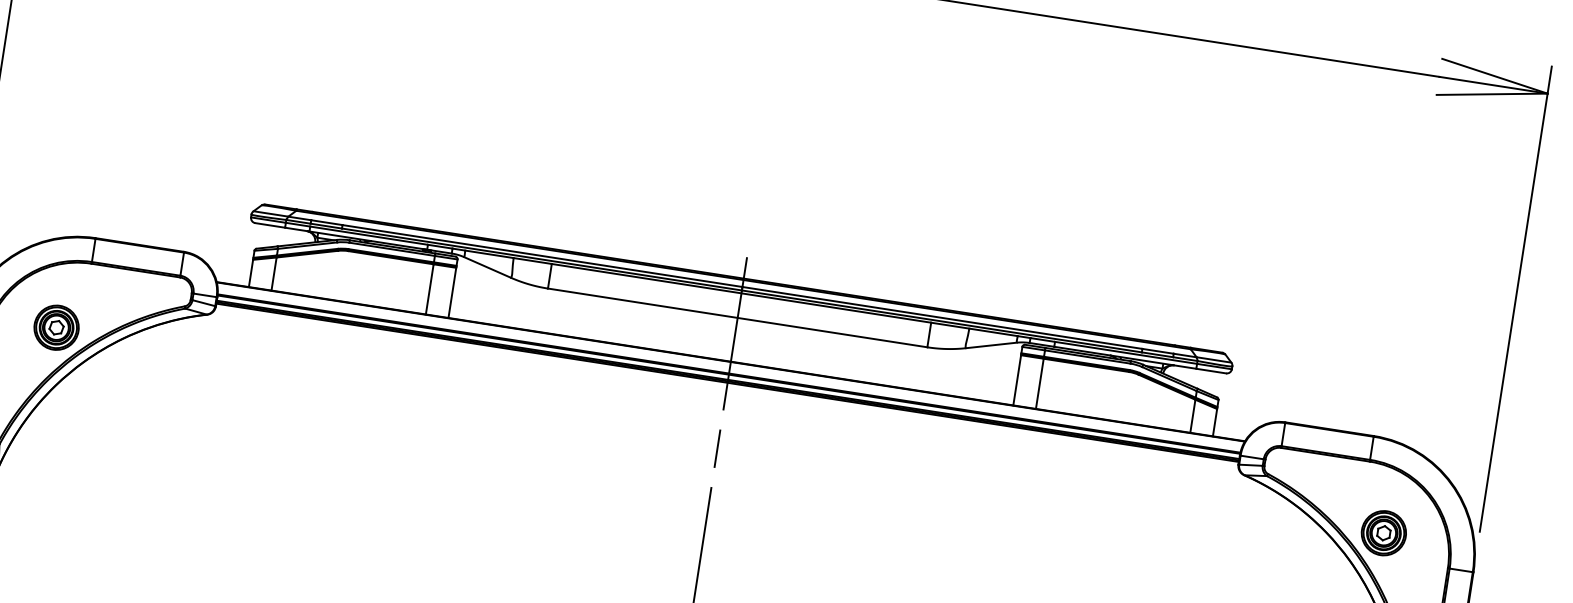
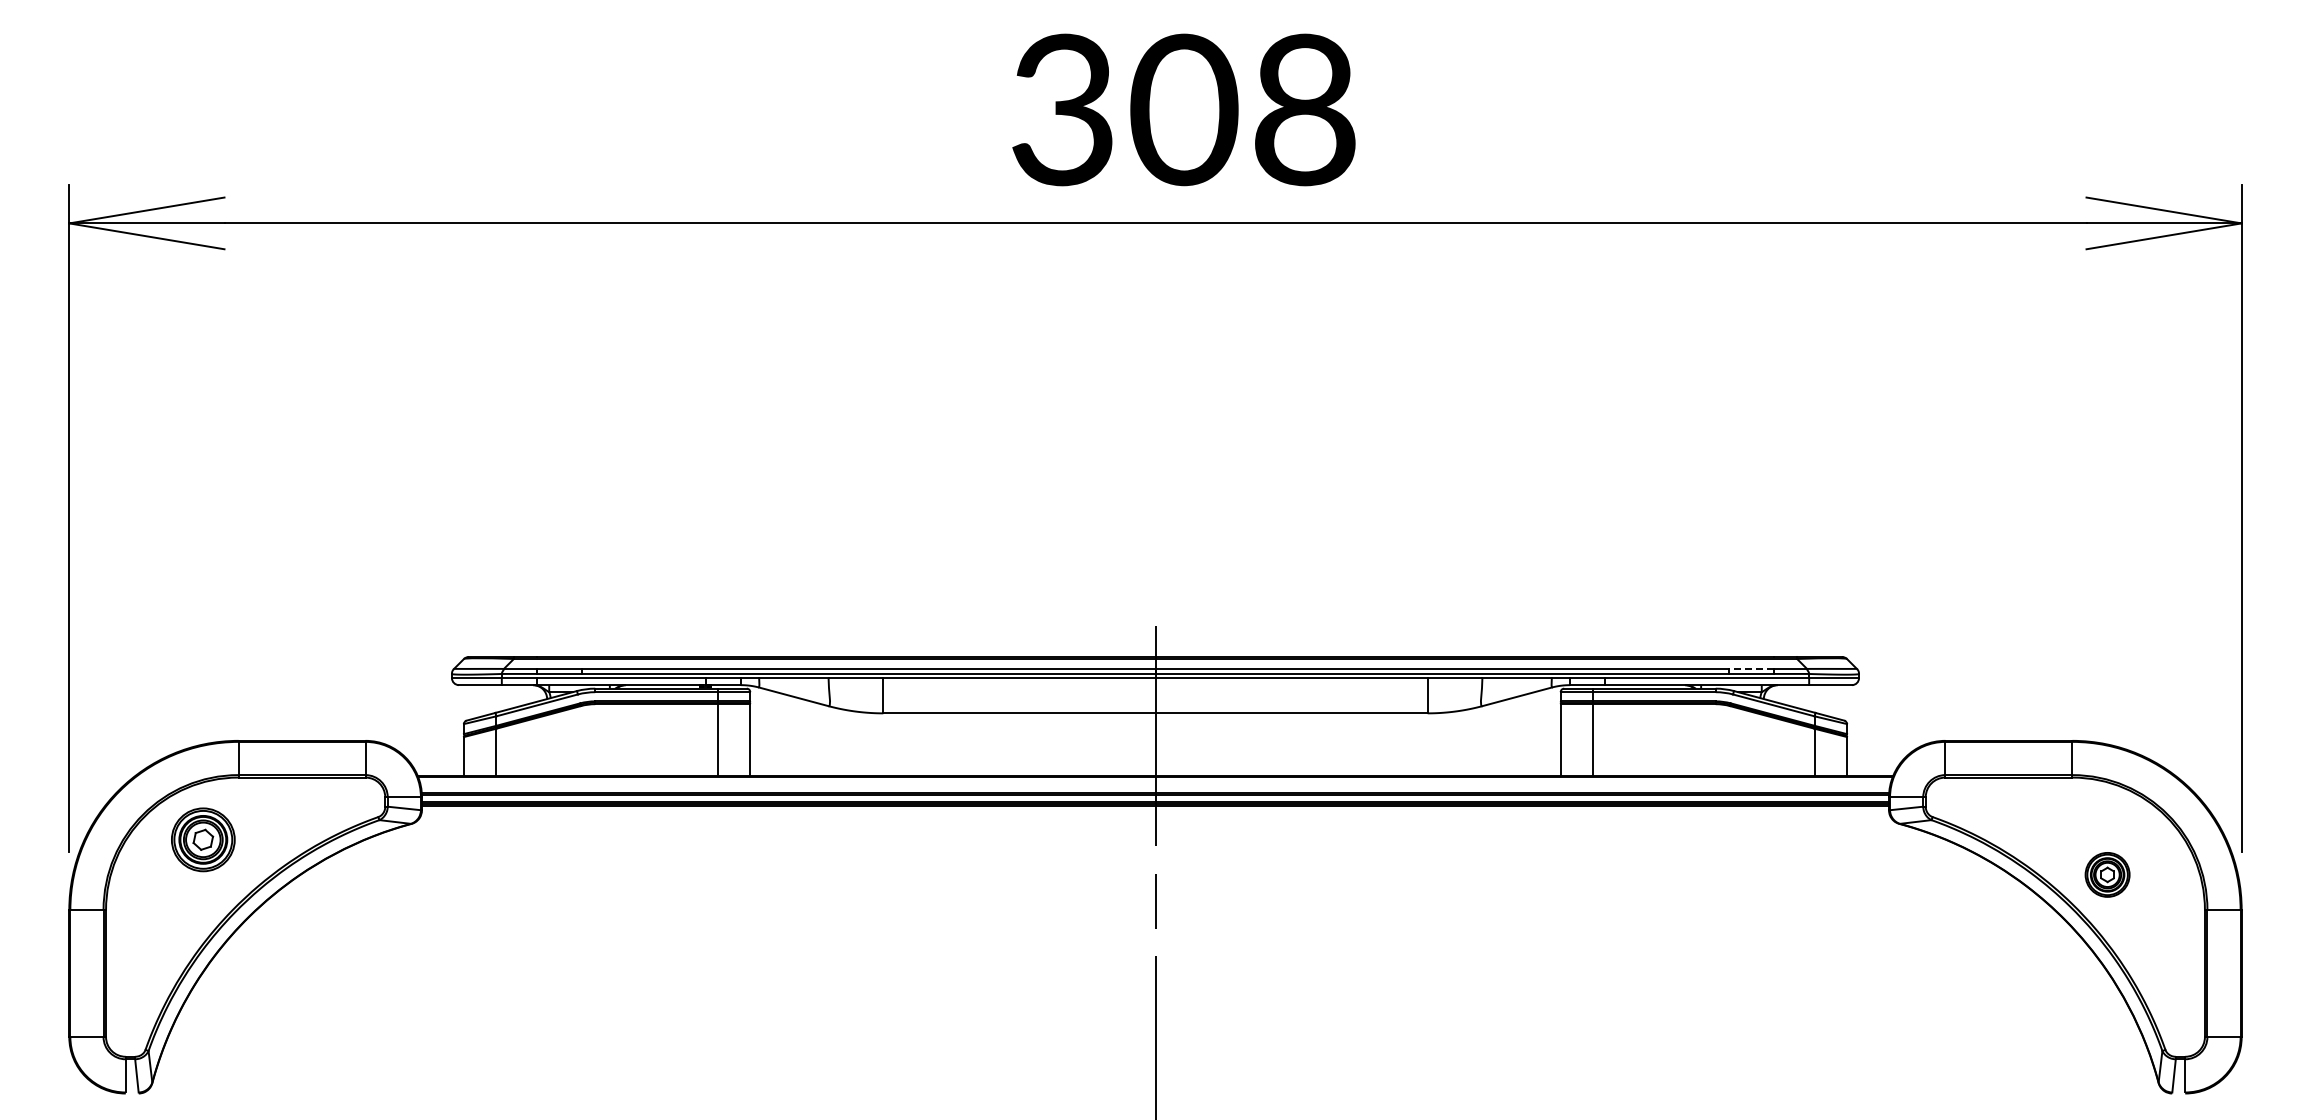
part: (56, 327) -> (203, 839), moved
line: (1157, 350) -> (1751, 668), solid -> dashed
part: (1383, 532) -> (2107, 874), size x0.7

